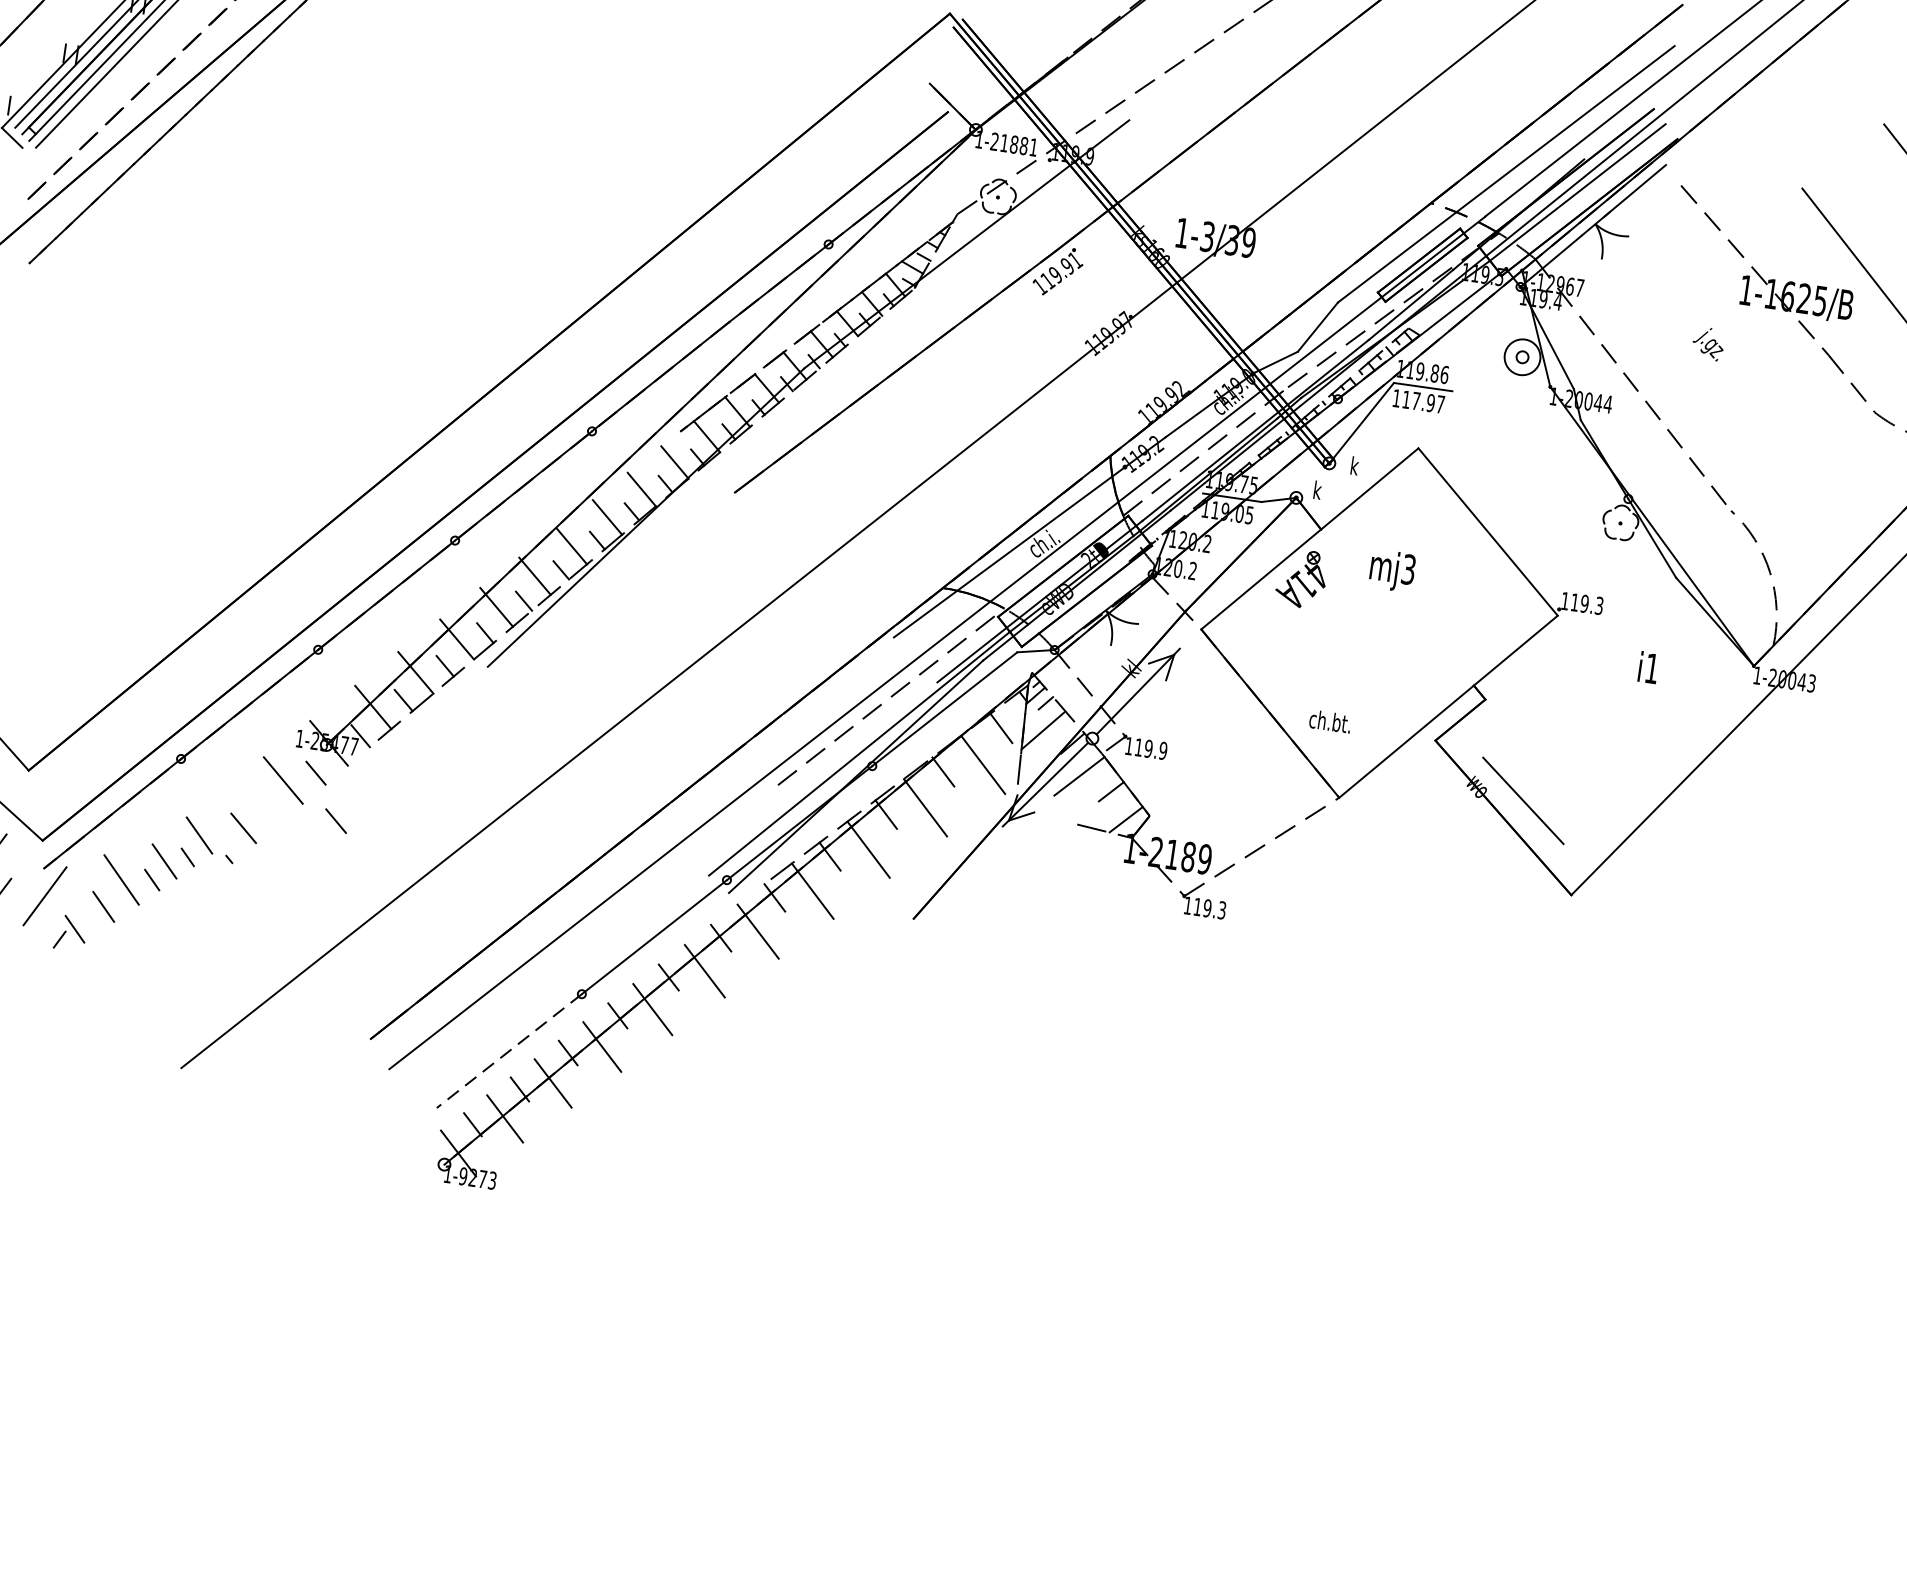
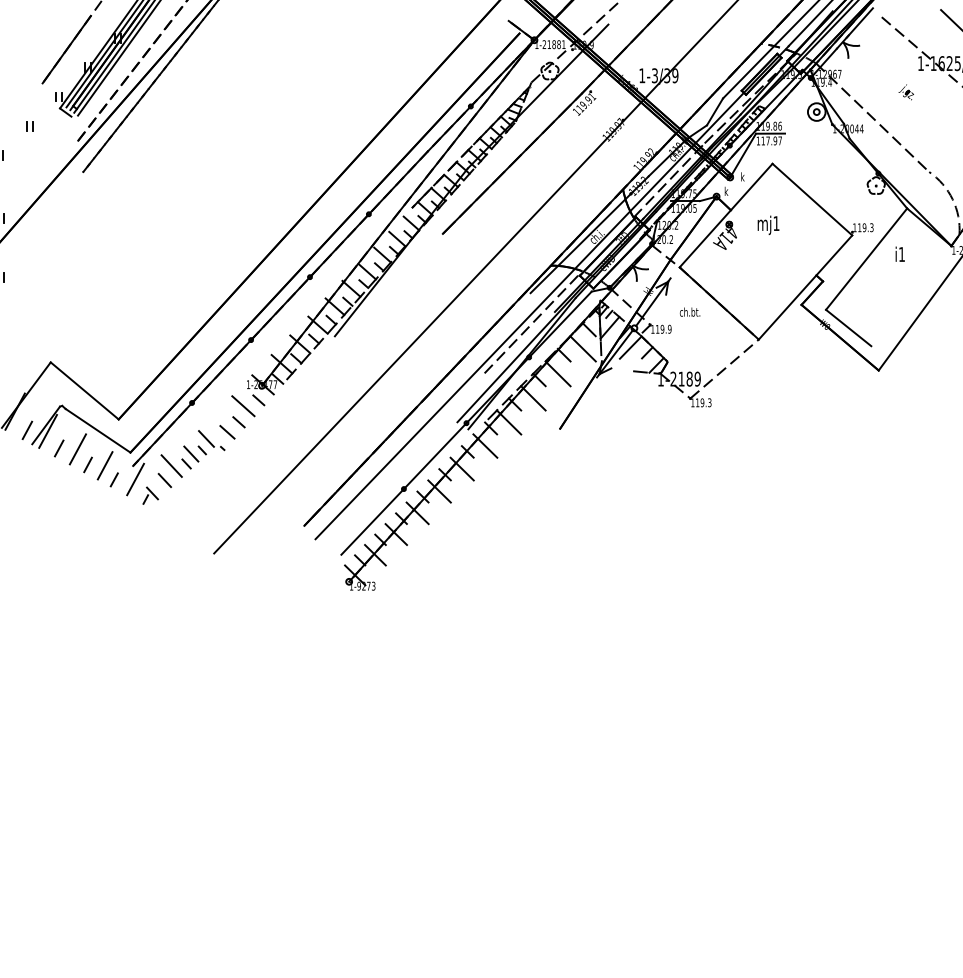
text: (1408, 569) -> (776, 223), mj3 -> mj1
line: (1579, 666) -> (866, 258), added
text: (1329, 720) -> (689, 311), moved
line: (335, 821) -> (238, 422), moved
line: (508, 1052) -> (372, 522), dashed -> solid

